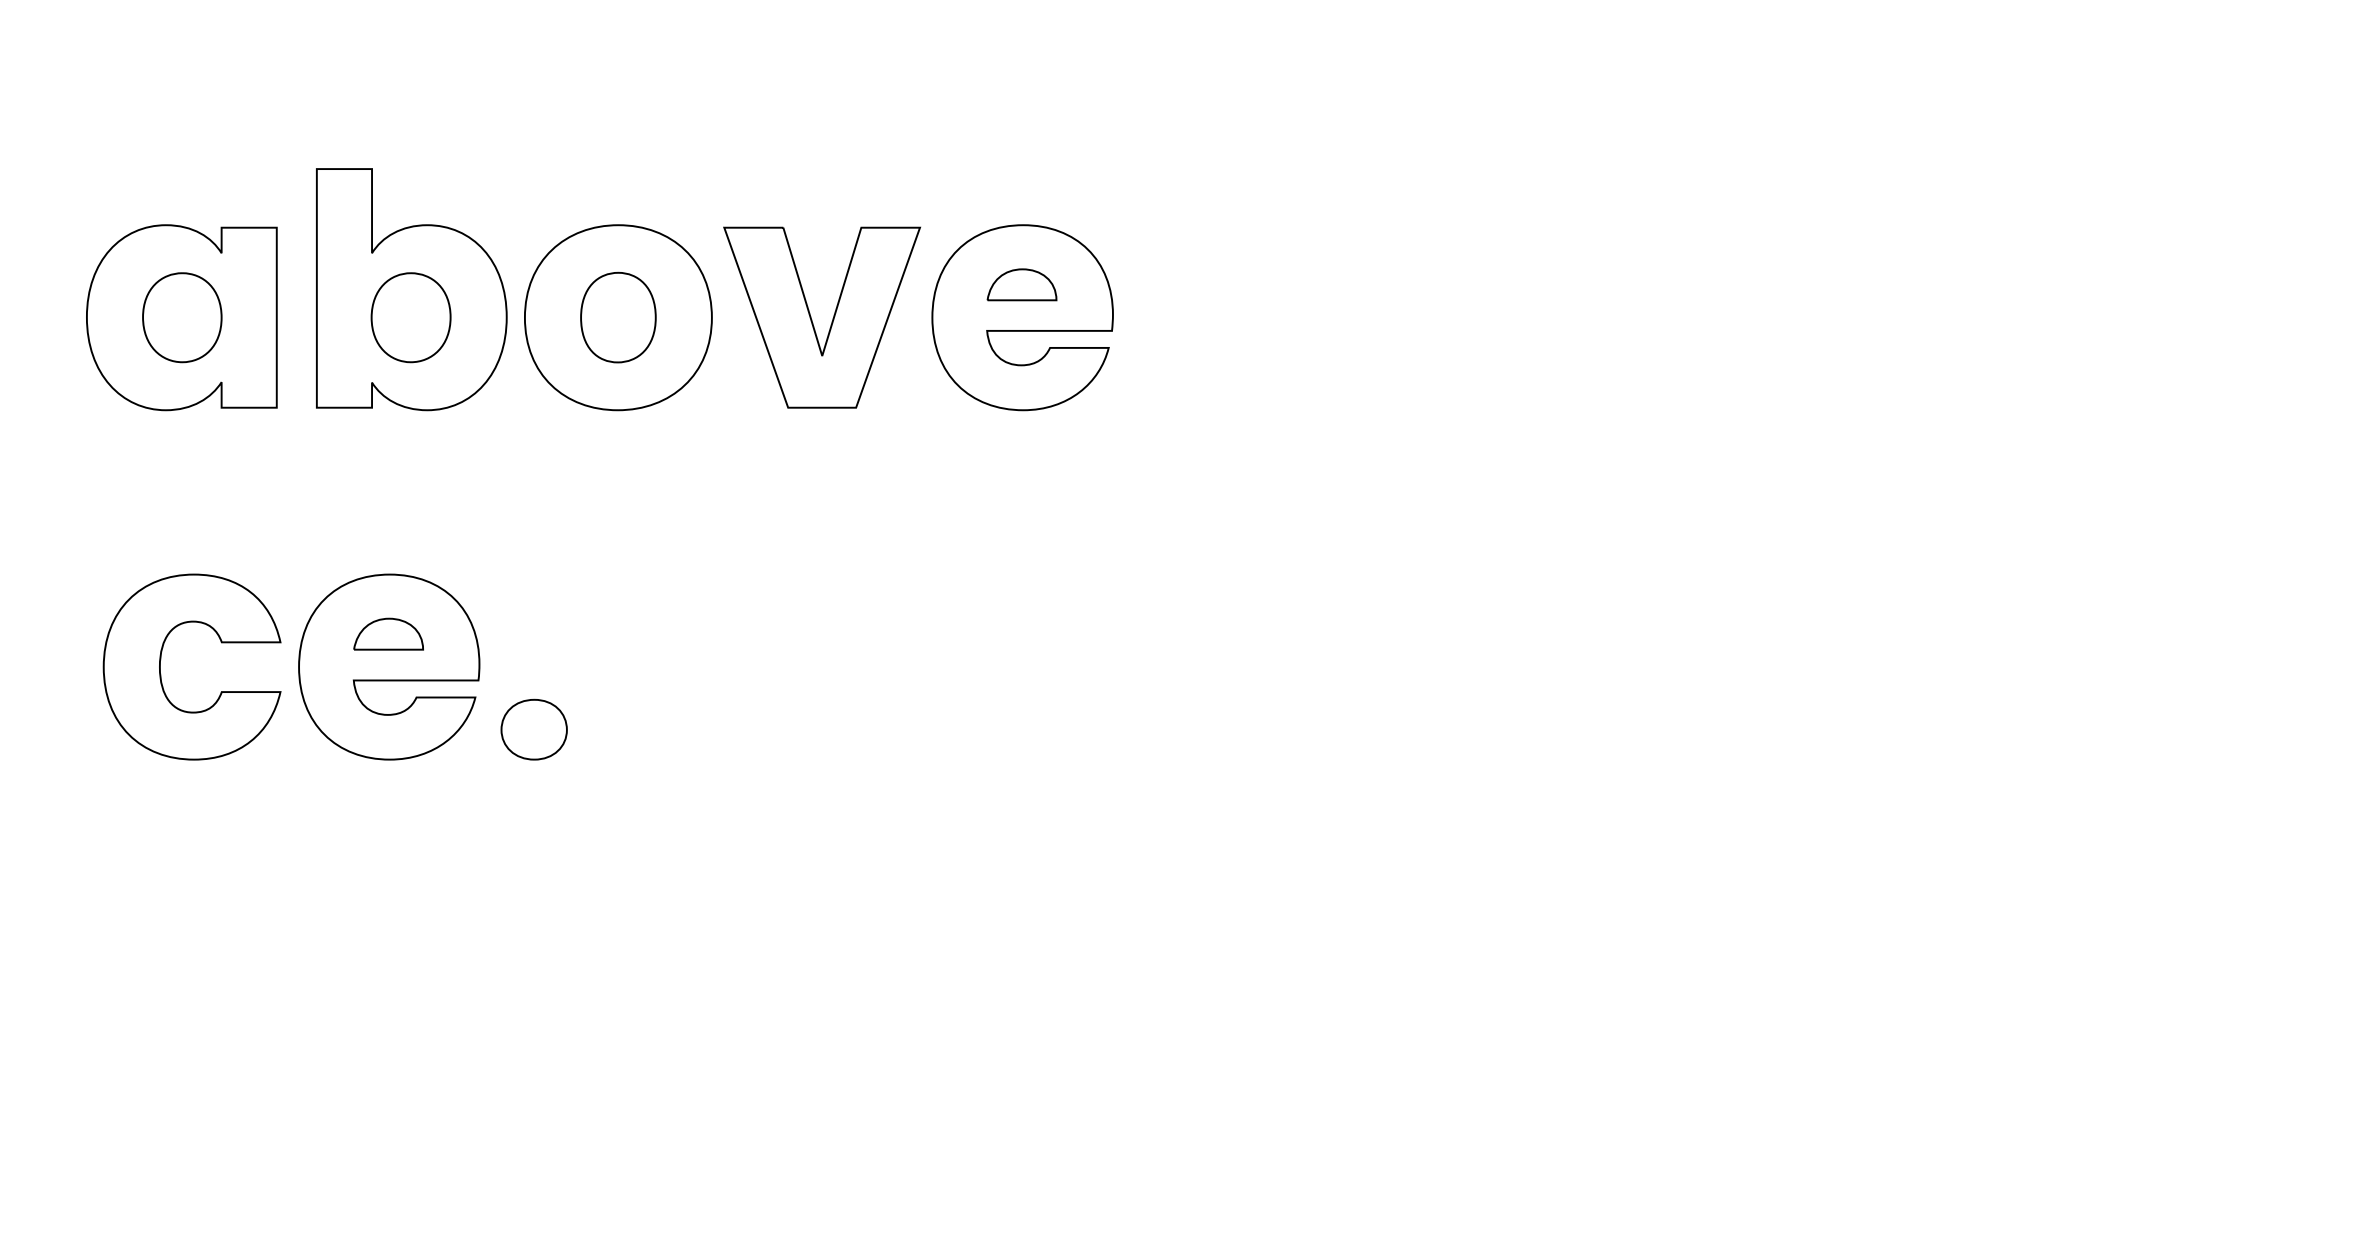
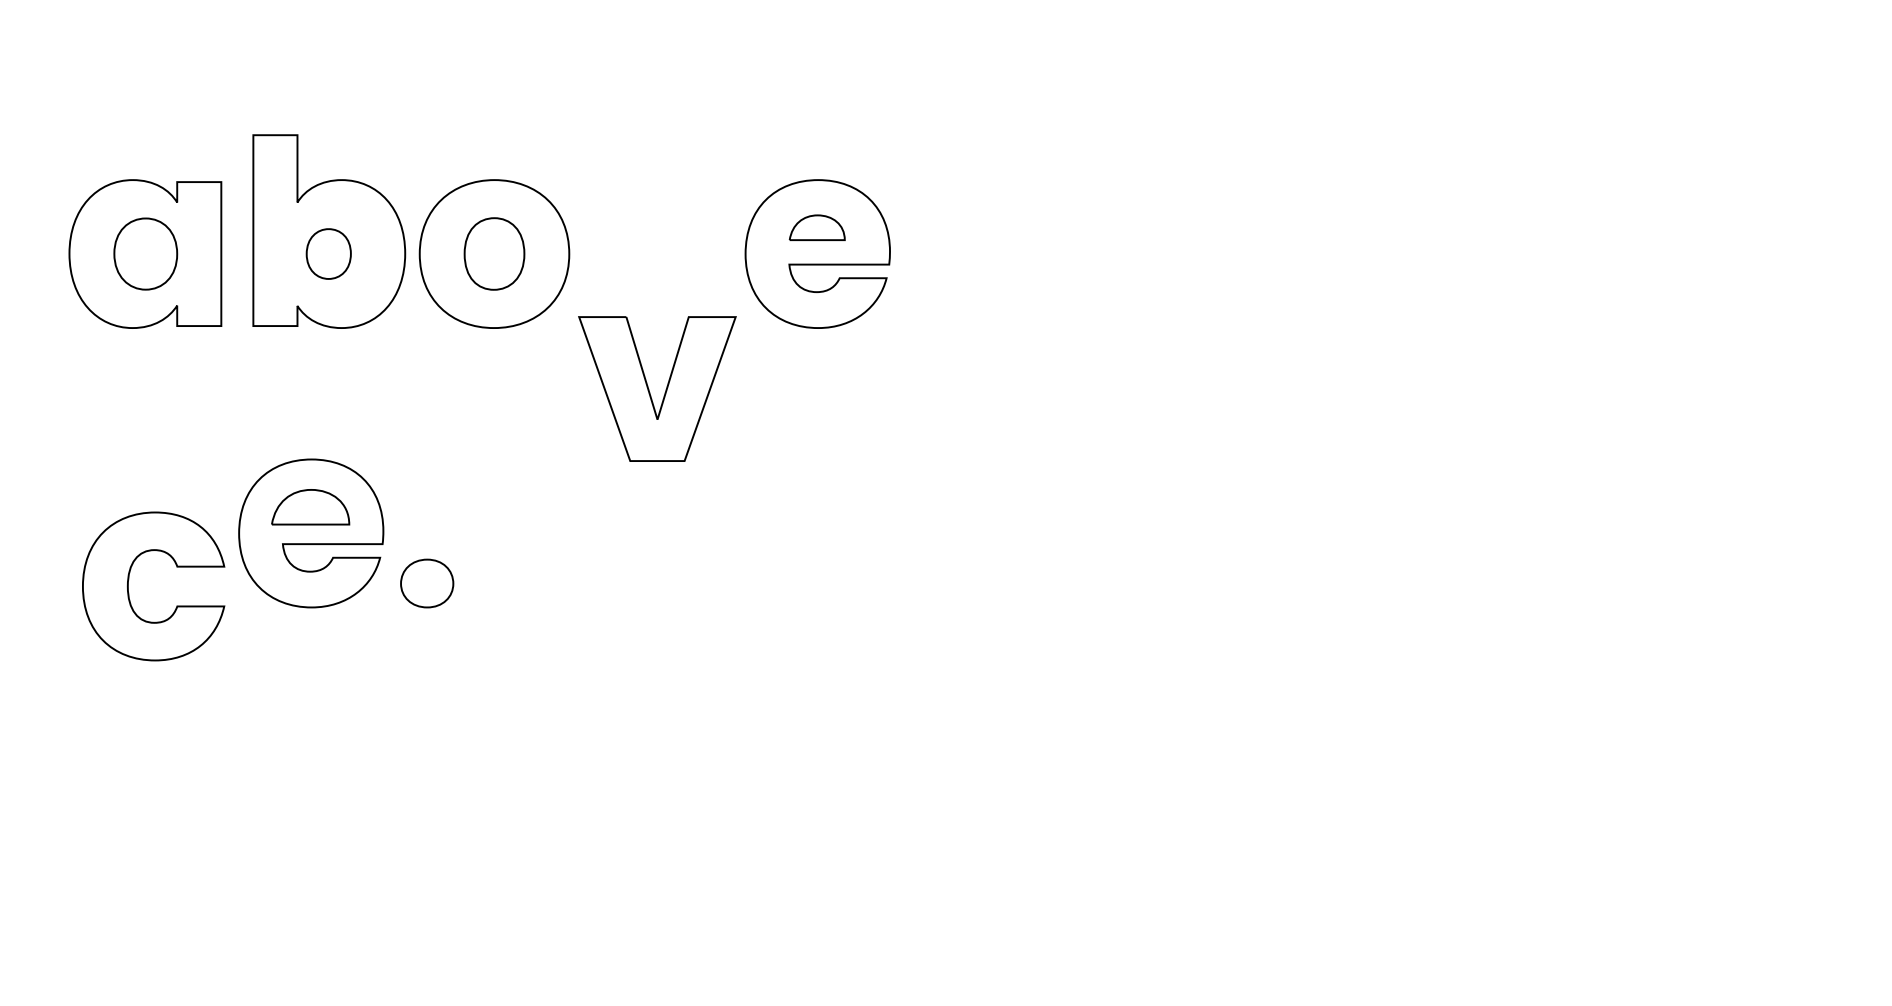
part: (410, 317) -> (328, 253), size x0.7
part: (812, 318) -> (649, 389), moved
part: (388, 633) -> (310, 506), size x1.4
part: (161, 658) -> (129, 579), moved

